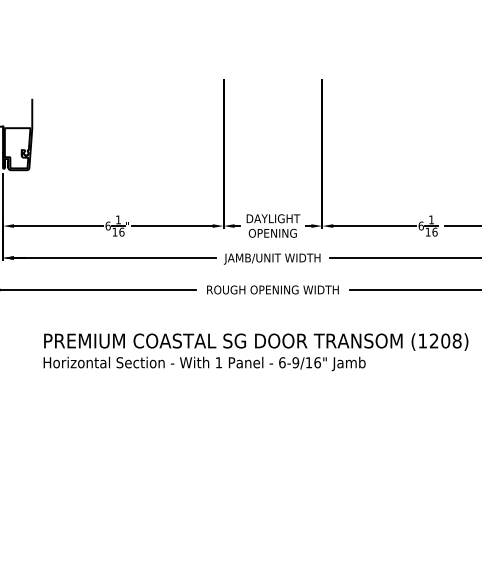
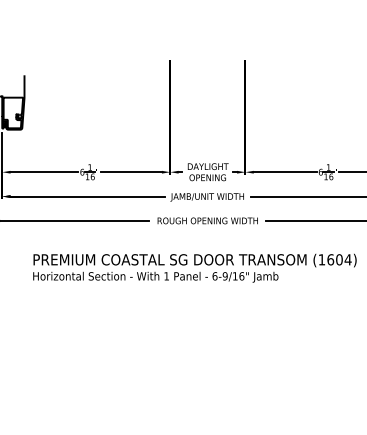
text: (445, 340) -> (339, 259), (1208) -> (1604)

